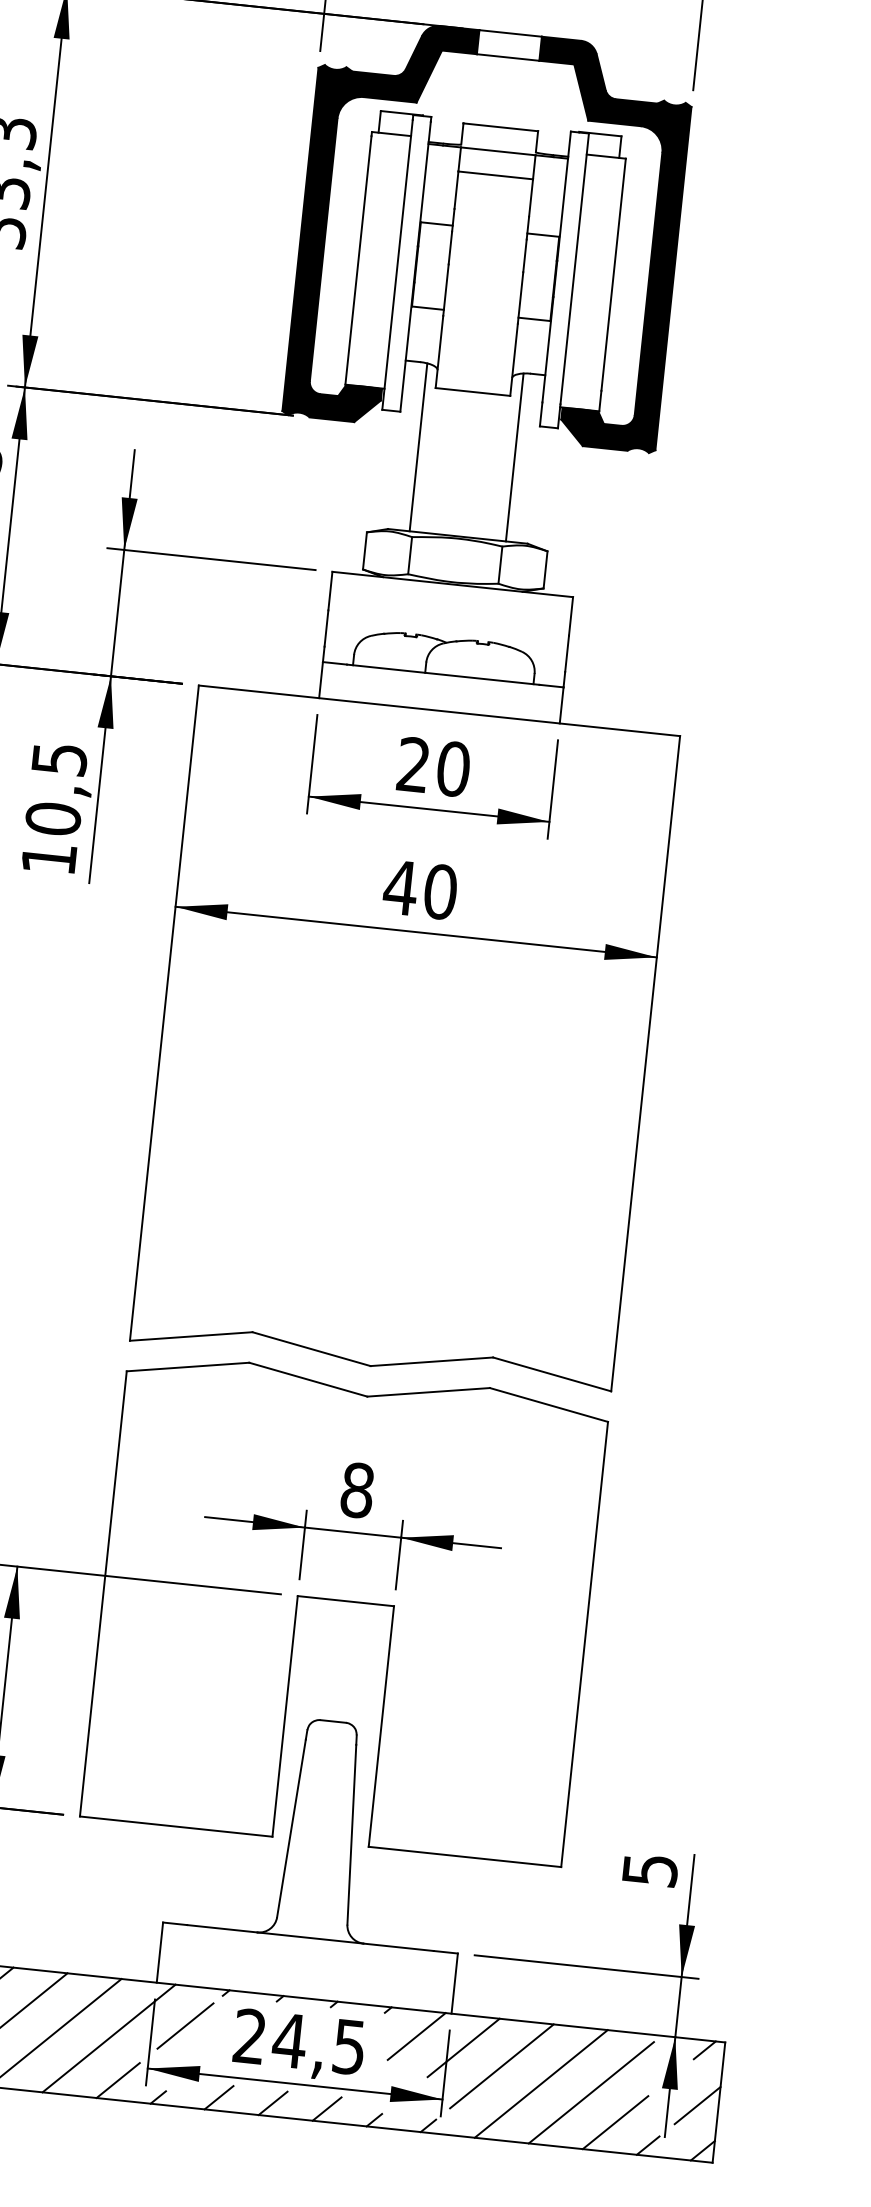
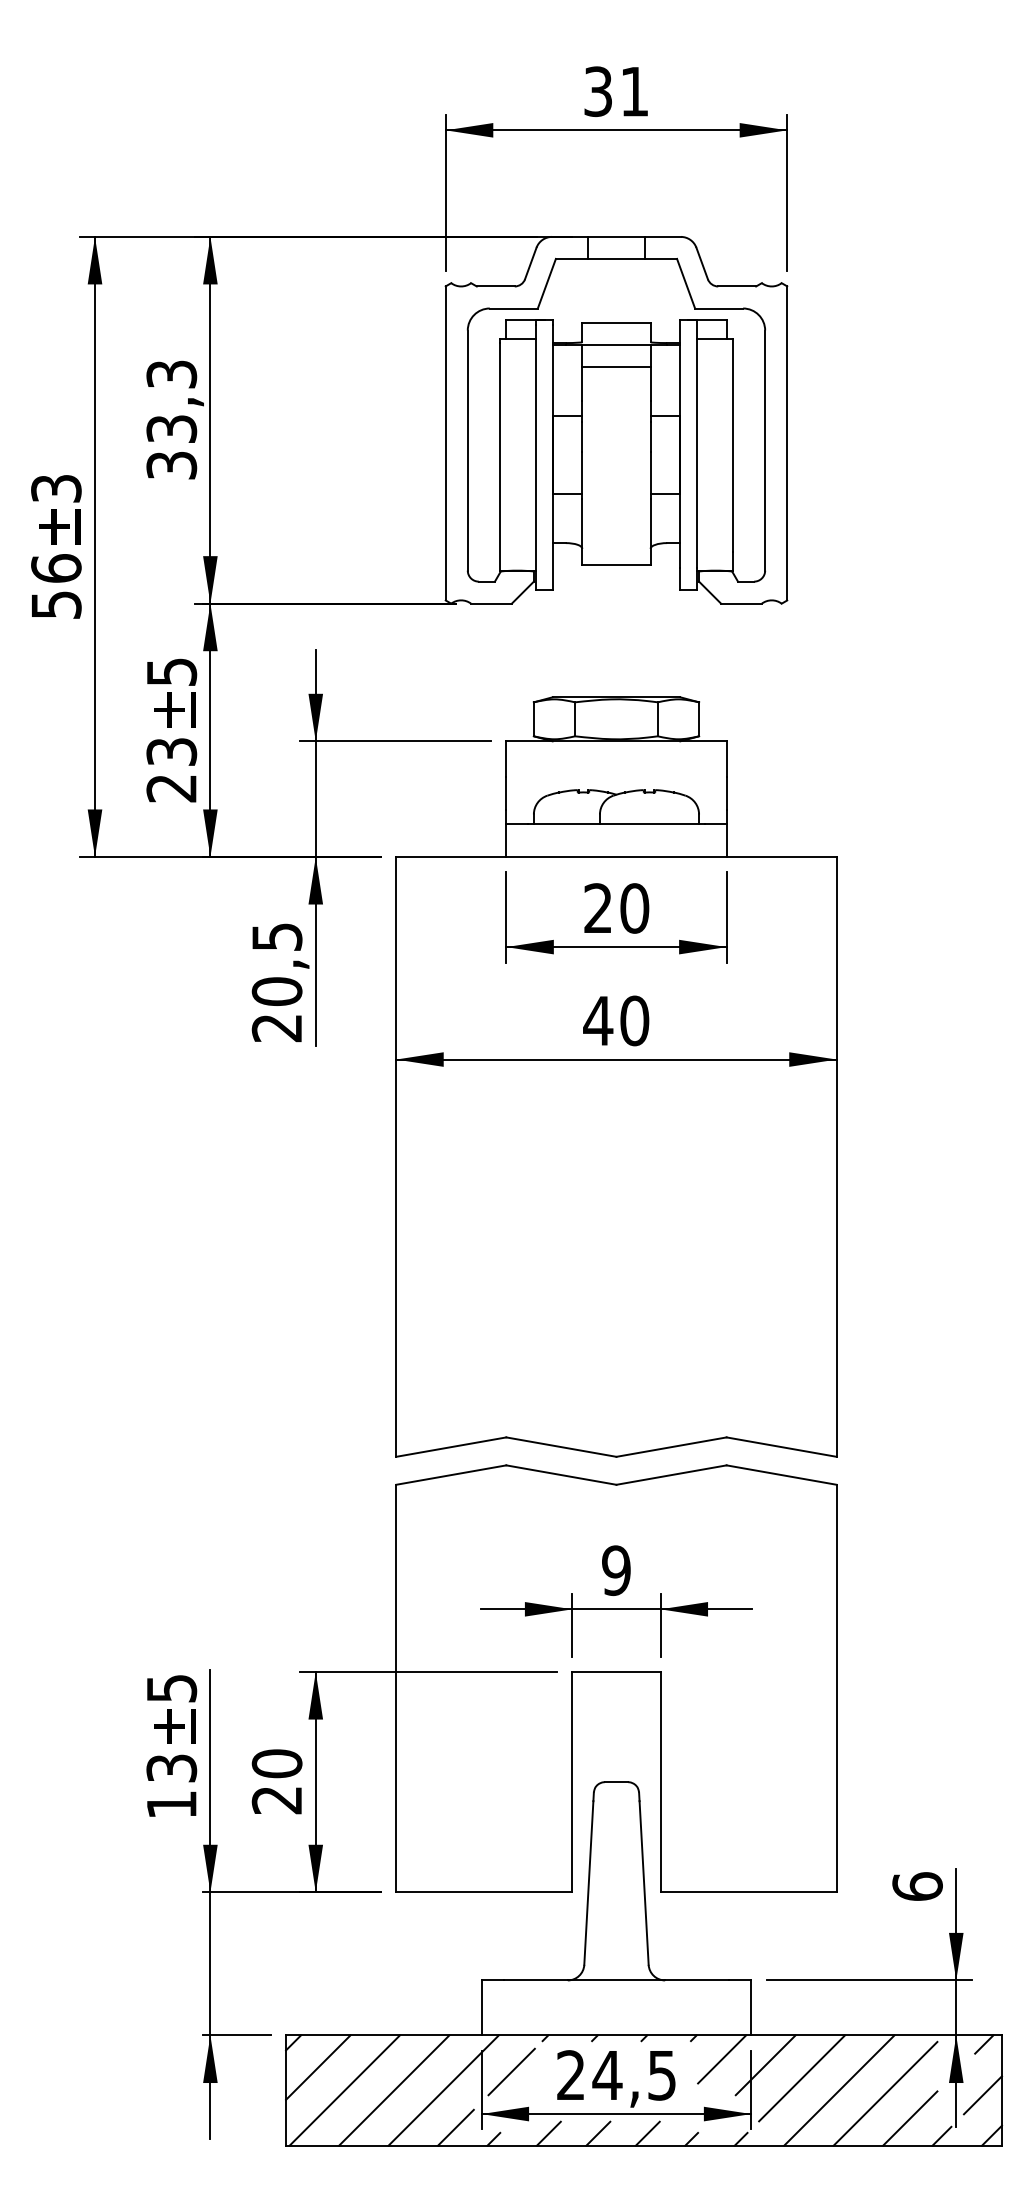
fill: (380, 221) -> (516, 419), removed
fill: (598, 244) -> (716, 419), removed
line: (418, 447) -> (572, 620), removed
line: (514, 457) -> (660, 620), removed
text: (48, 859) -> (276, 1028), 10,5 -> 20,5
text: (357, 1490) -> (616, 1570), 8 -> 9
text: (650, 1869) -> (917, 1886), 5 -> 6

